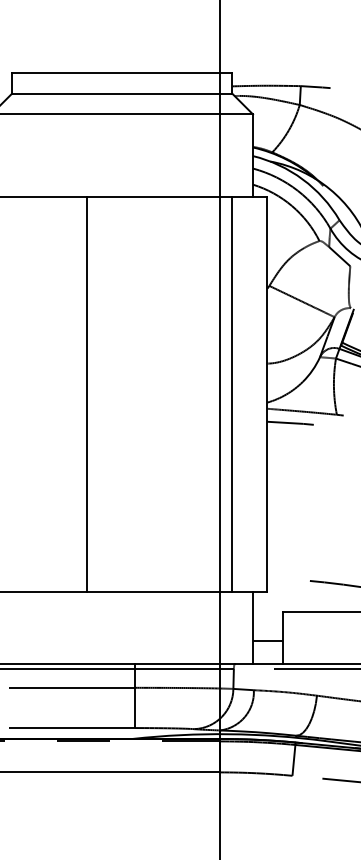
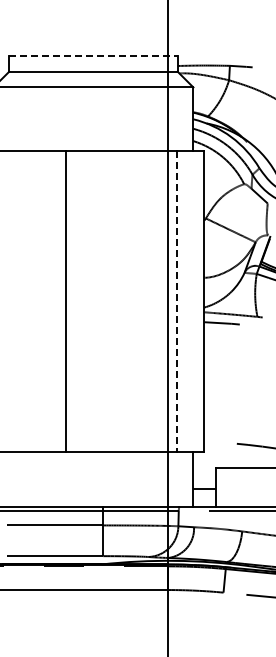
line: (122, 72) -> (93, 55), solid -> dashed
line: (232, 394) -> (177, 301), solid -> dashed

